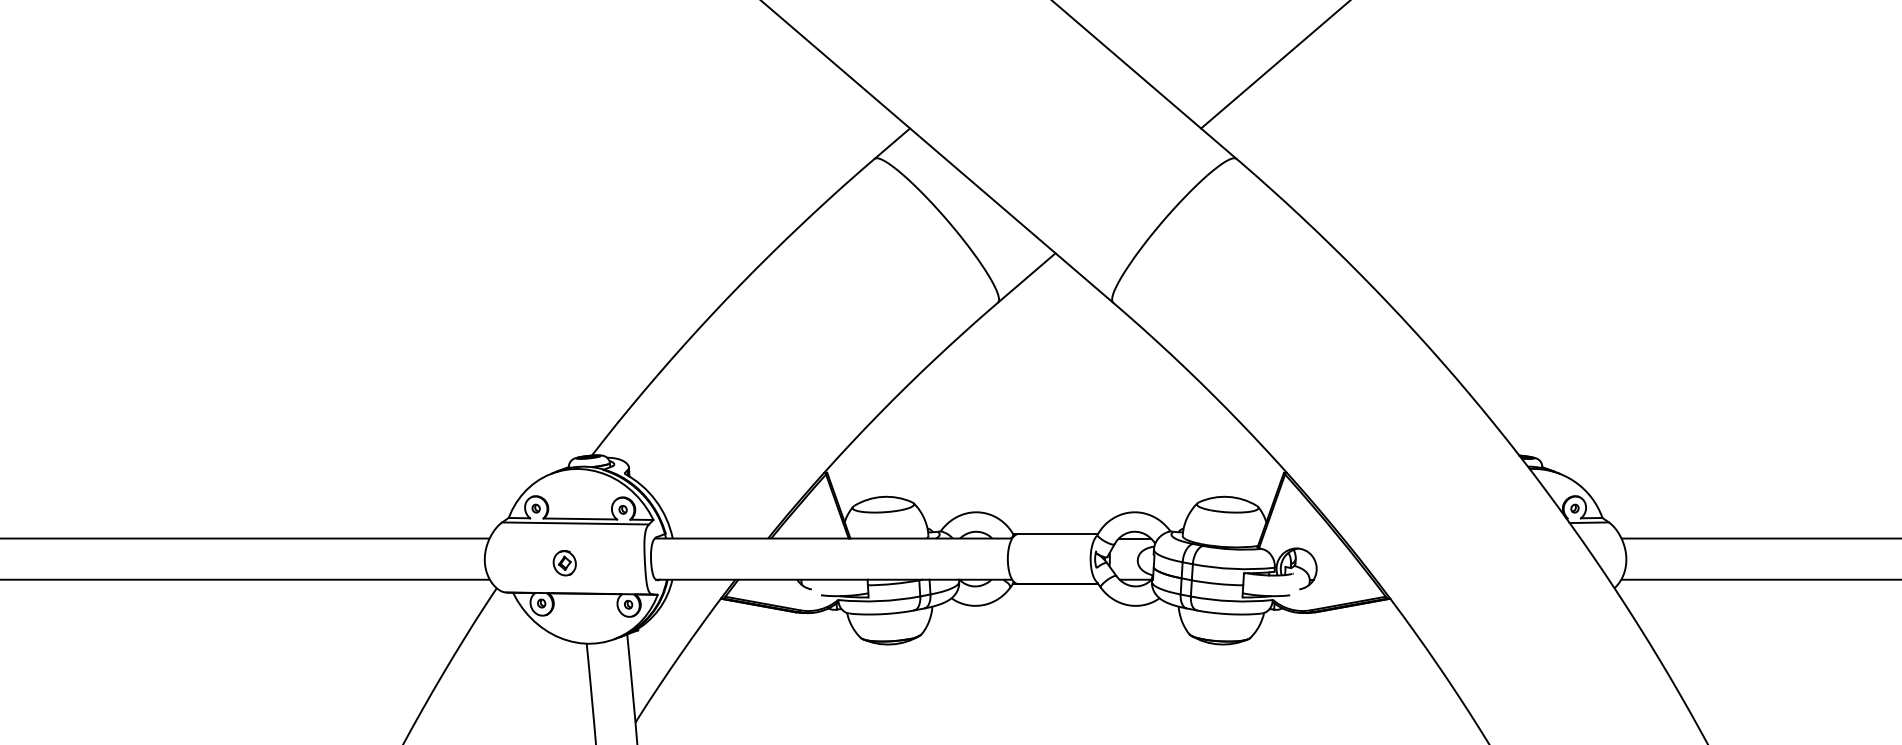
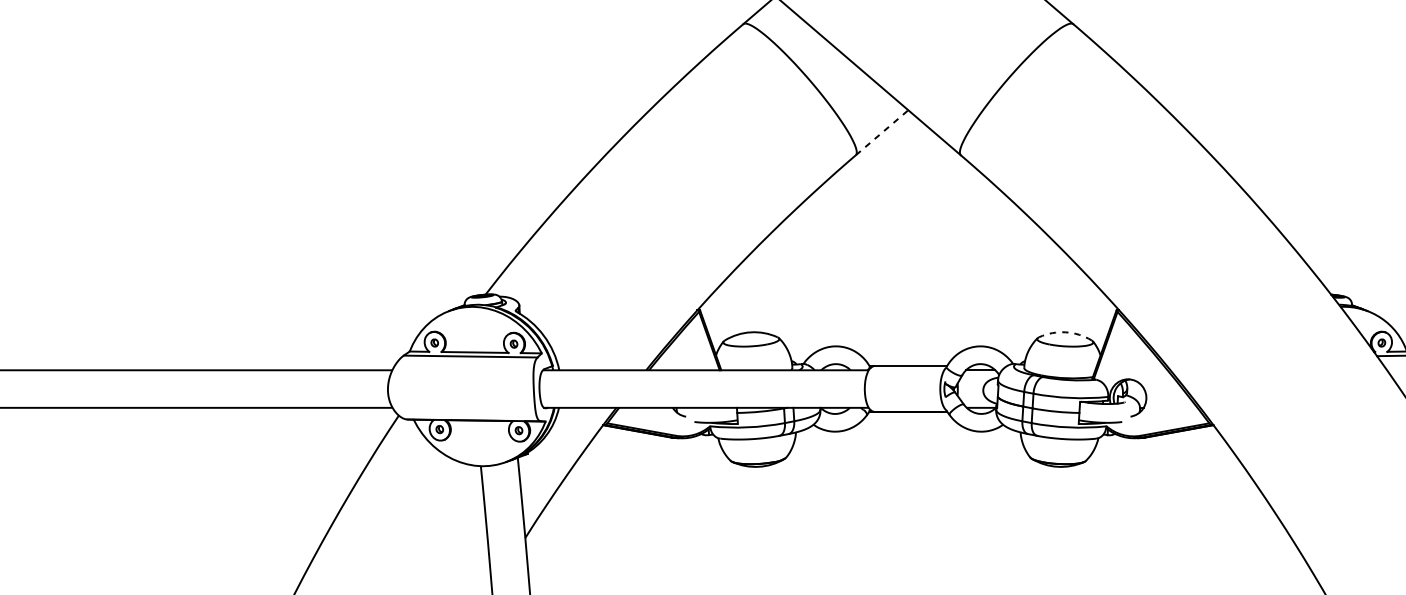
line: (1026, 277) -> (881, 132), solid -> dashed
arc: (1228, 496) -> (1065, 331), solid -> dashed
part: (564, 563) -> (460, 393), removed

